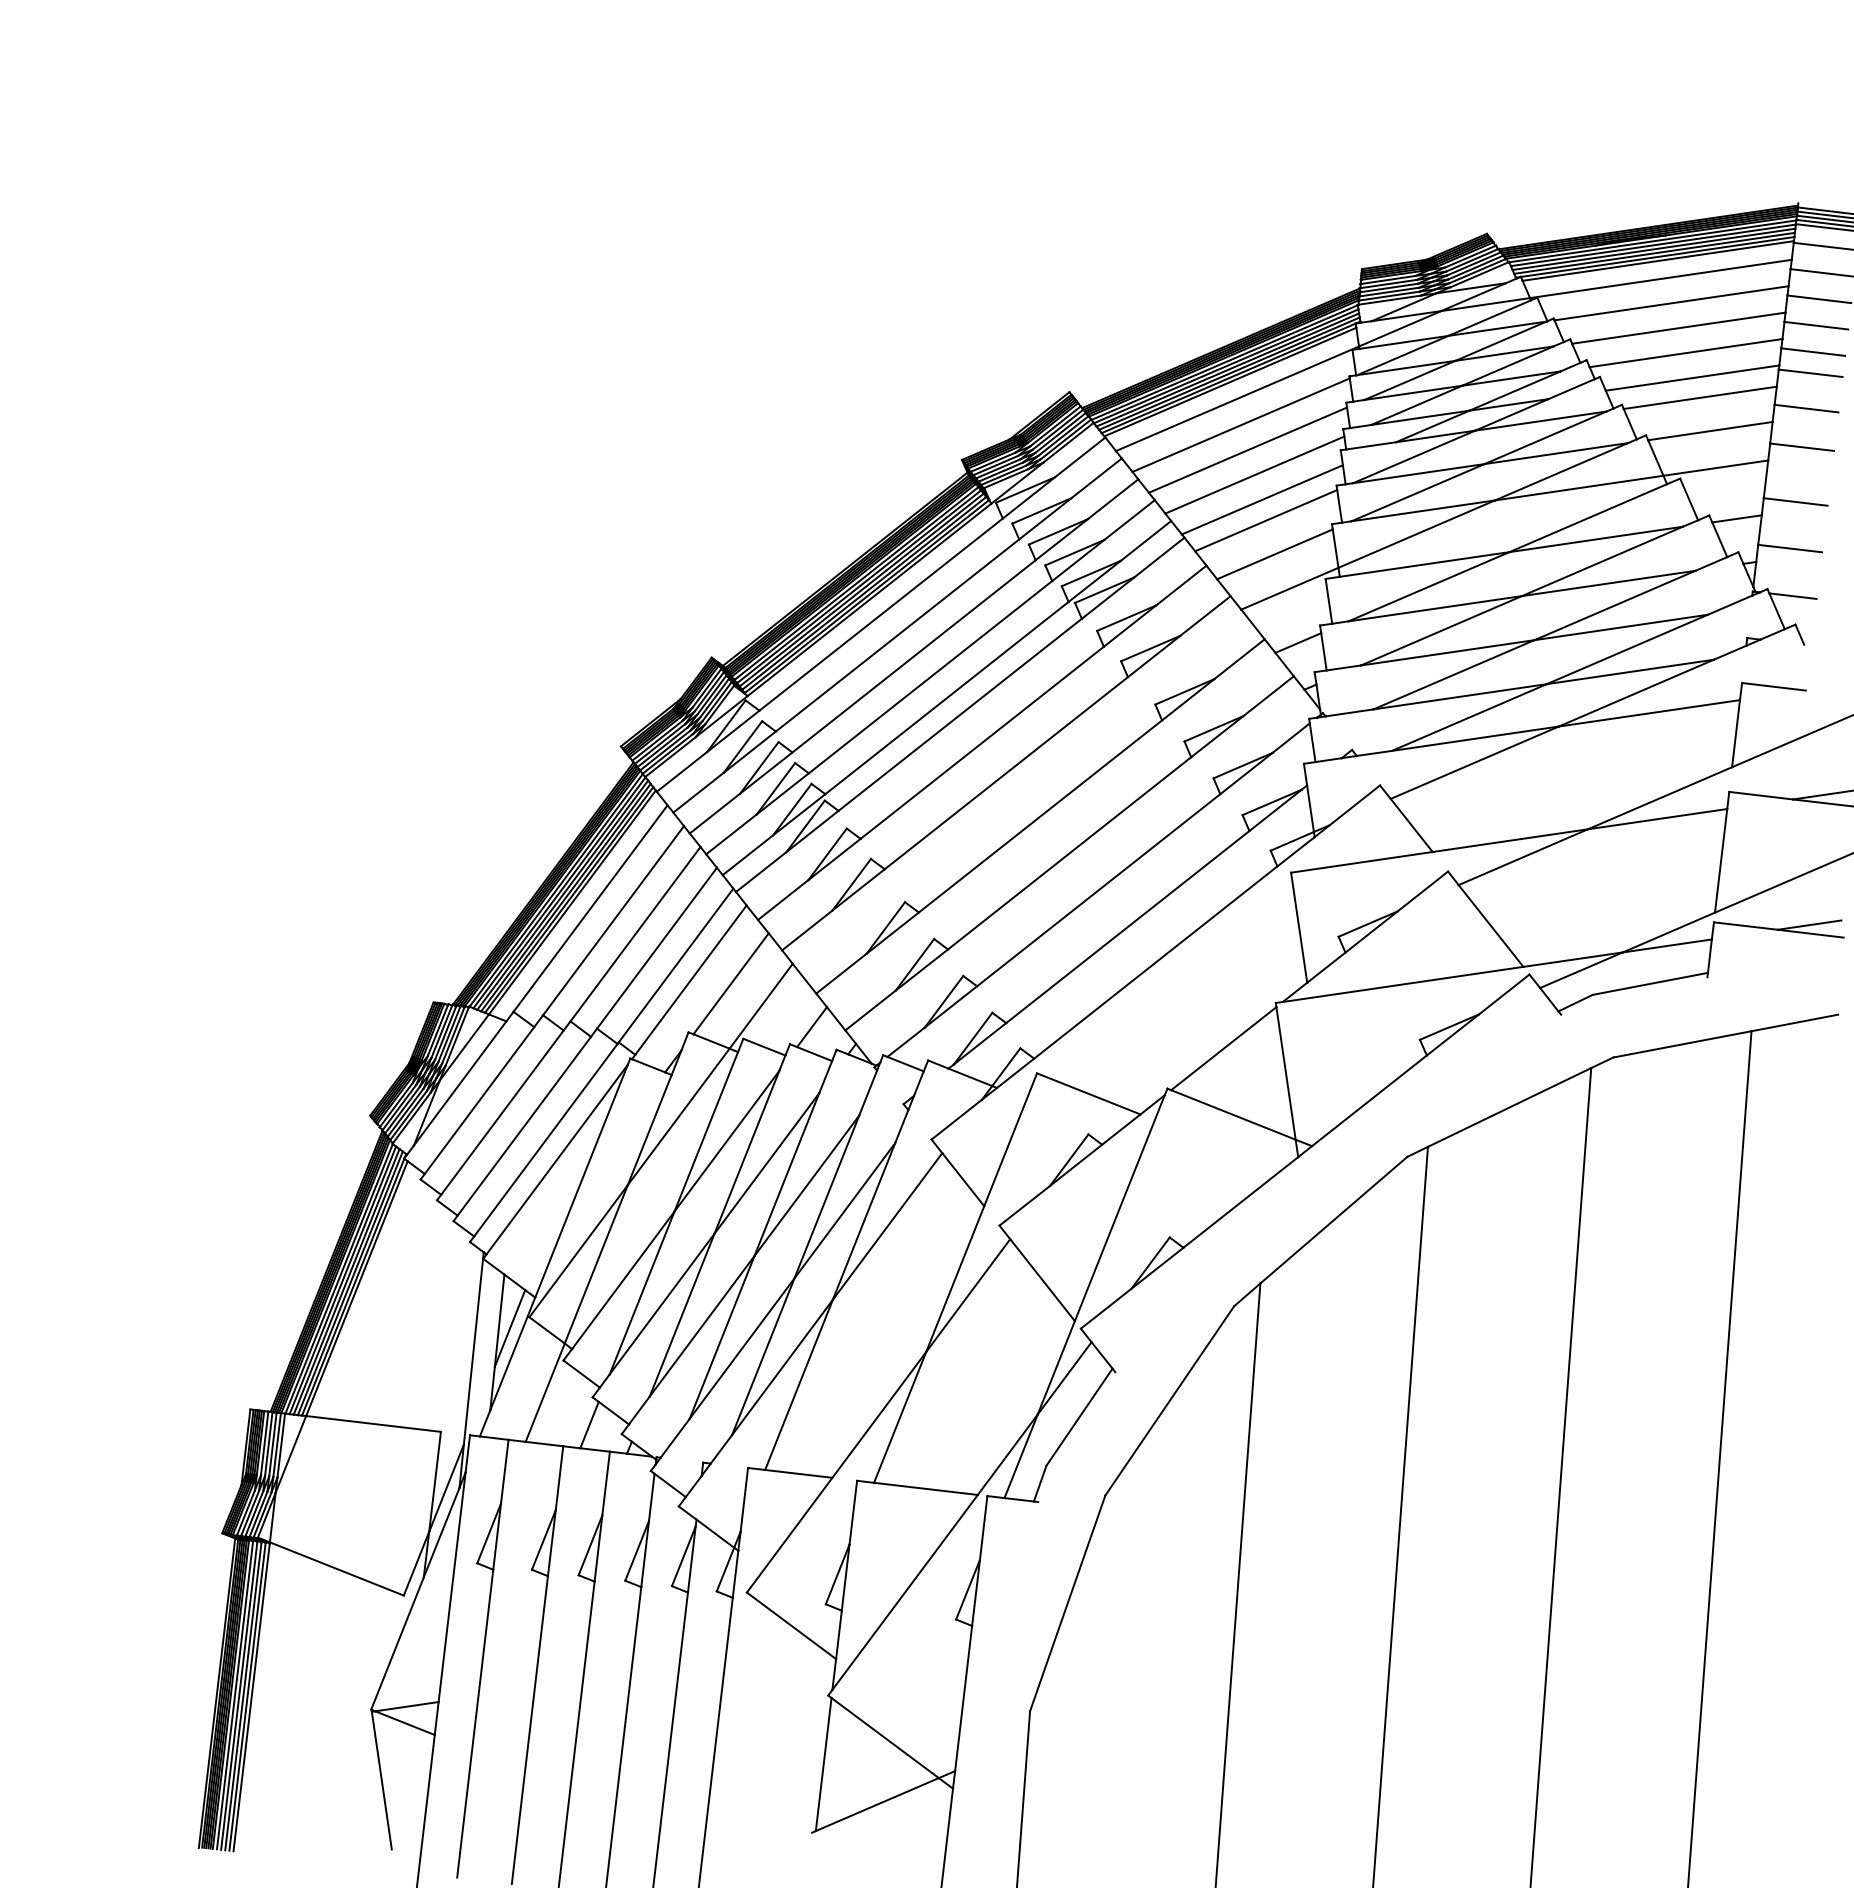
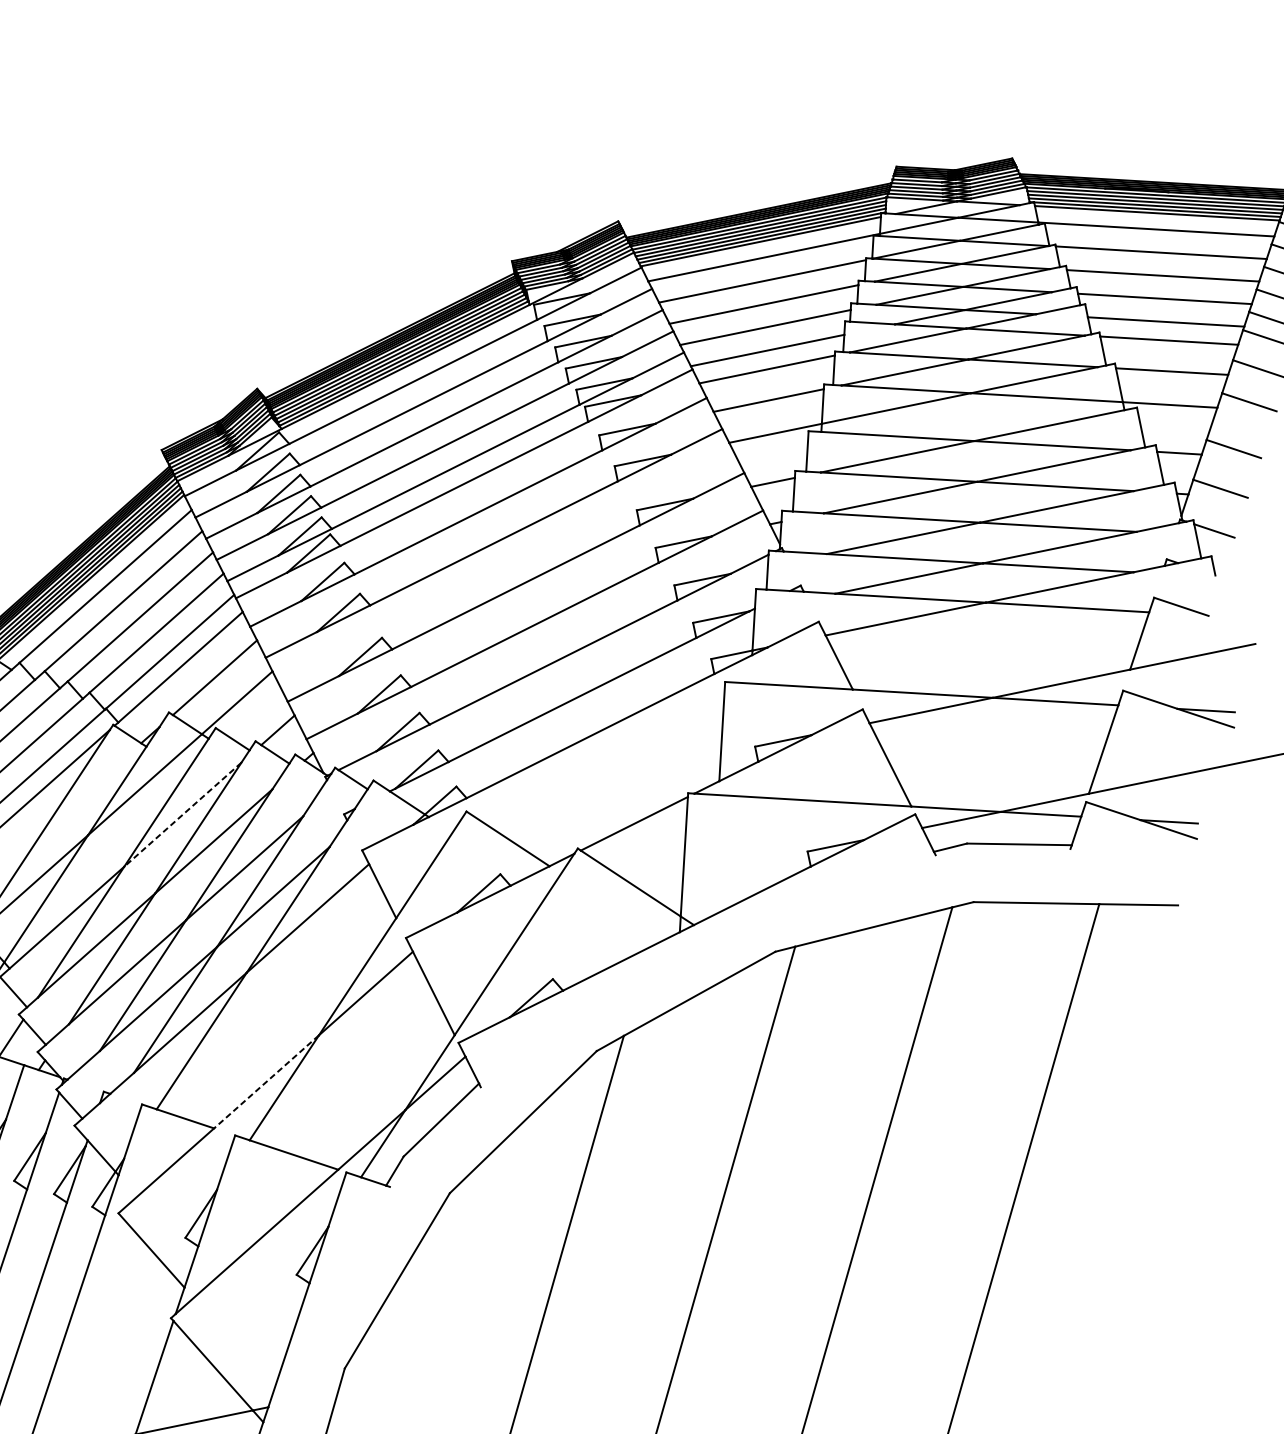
line: (726, 1141) -> (182, 814), solid -> dashed
line: (878, 1415) -> (265, 1082), solid -> dashed

